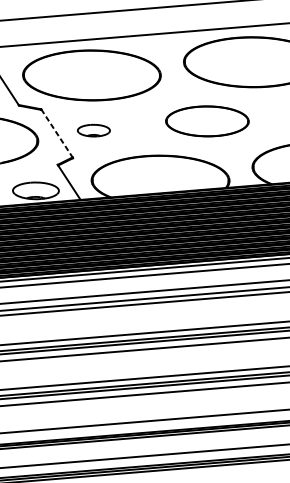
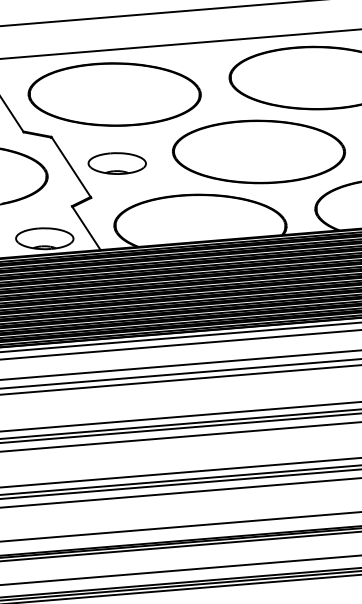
part: (207, 121) -> (258, 151), size x1.67
part: (93, 130) -> (116, 163), size x1.43
line: (57, 133) -> (71, 166), dashed -> solid

